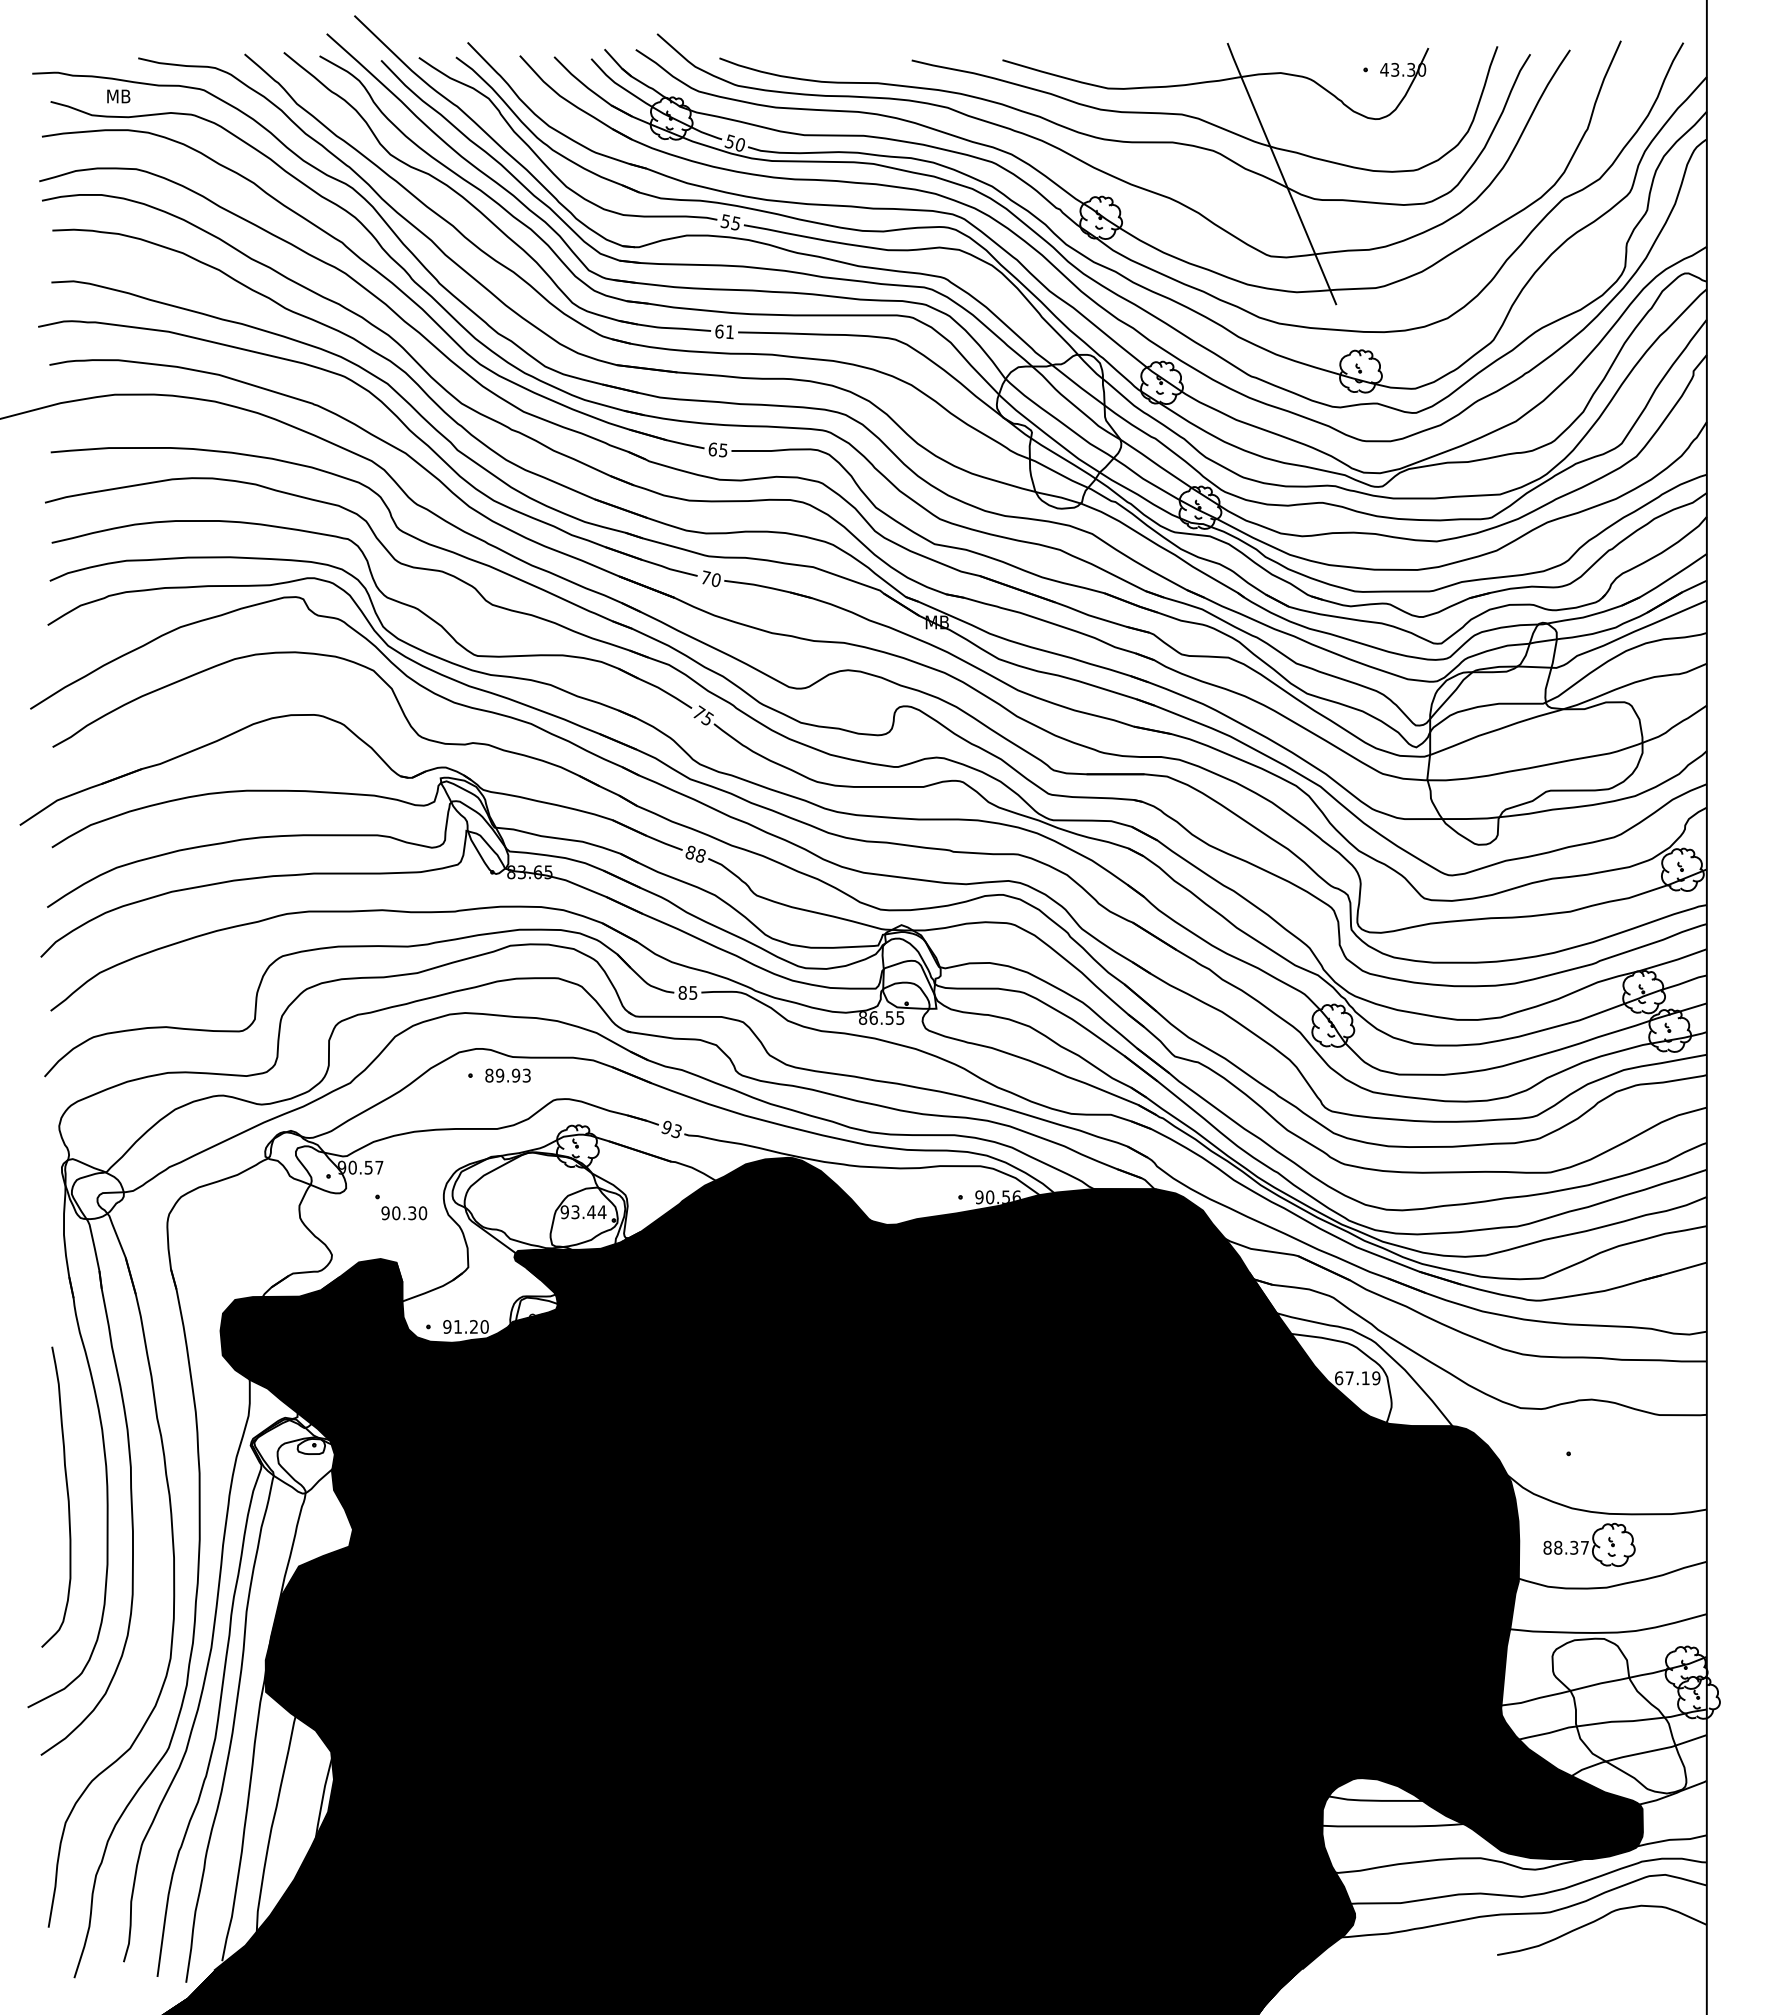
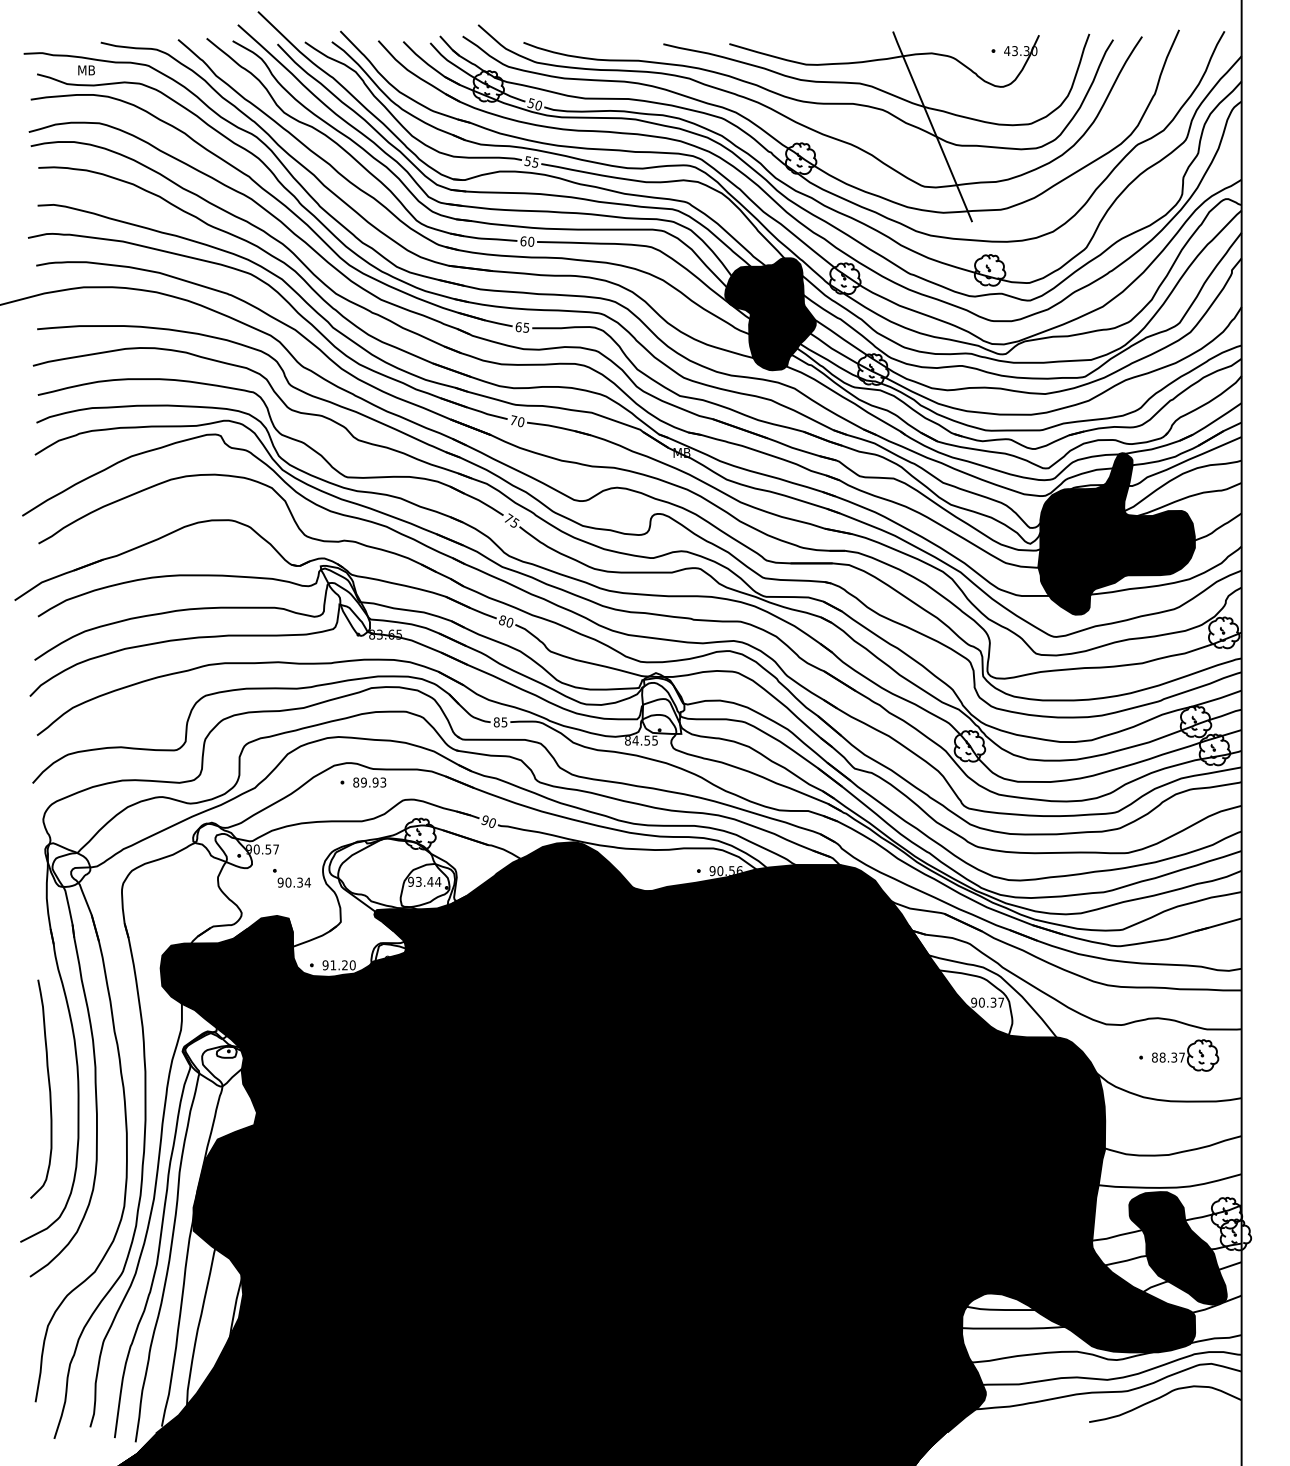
text: (730, 332) -> (531, 242), 61 -> 60
fill: (1058, 431) -> (770, 314), added
fill: (1534, 733) -> (1116, 533), added
text: (700, 855) -> (509, 622), 88 -> 80
text: (873, 1017) -> (635, 740), 86.55 -> 84.55
text: (676, 1131) -> (492, 823), 93 -> 90
text: (422, 1213) -> (307, 882), 90.30 -> 90.34
text: (1357, 1378) -> (987, 1002), 67.19 -> 90.37
part: (1589, 1544) -> (1185, 1055), moved
fill: (1619, 1715) -> (1178, 1247), added

